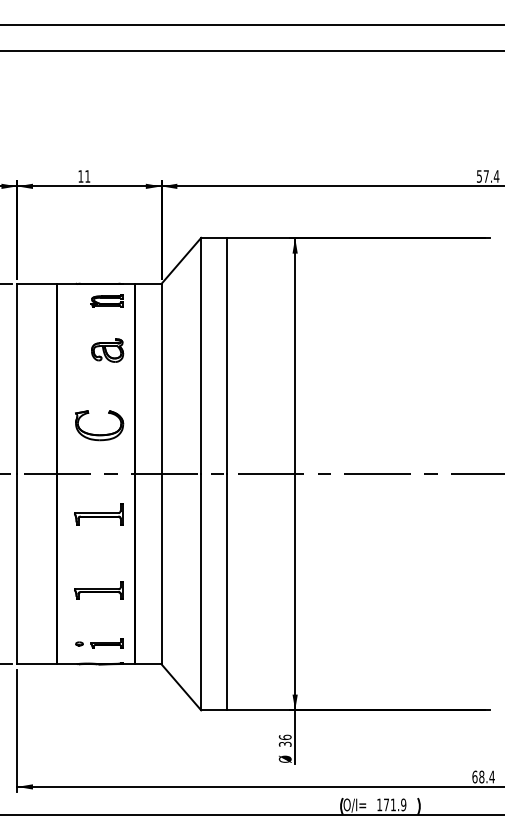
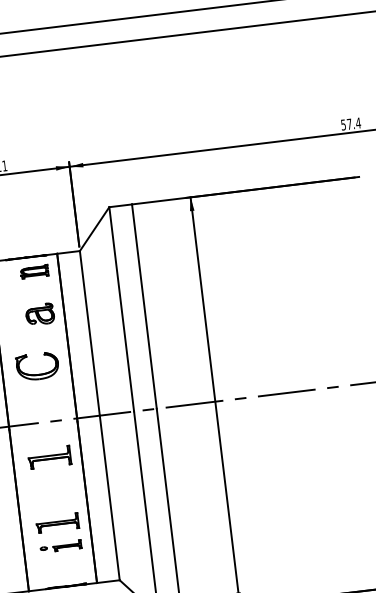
part: (99, 434) -> (38, 374), moved
part: (99, 643) -> (61, 546), moved

